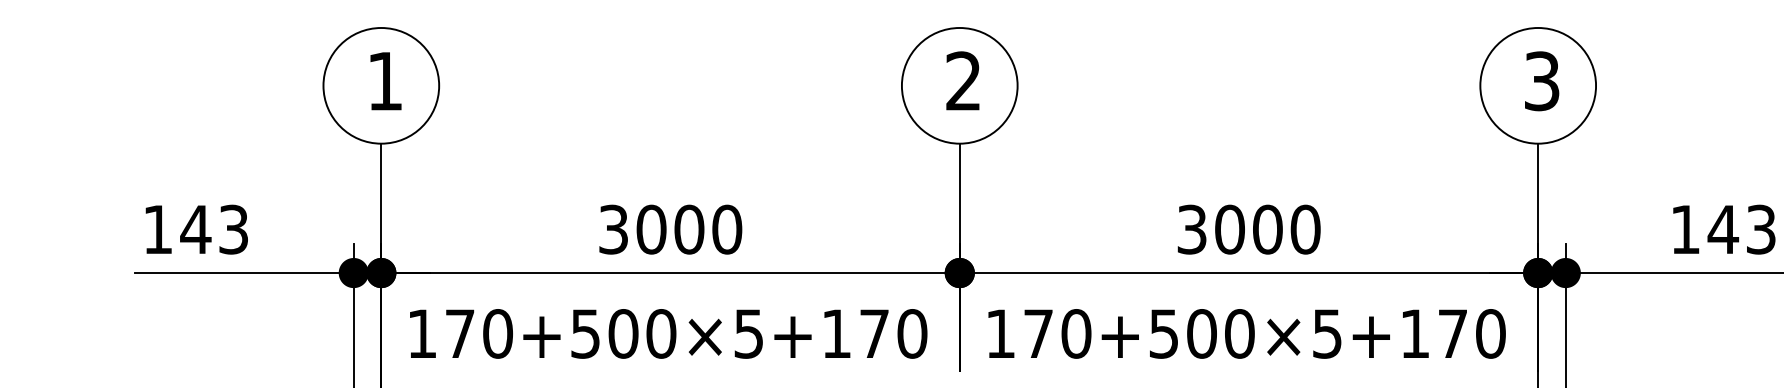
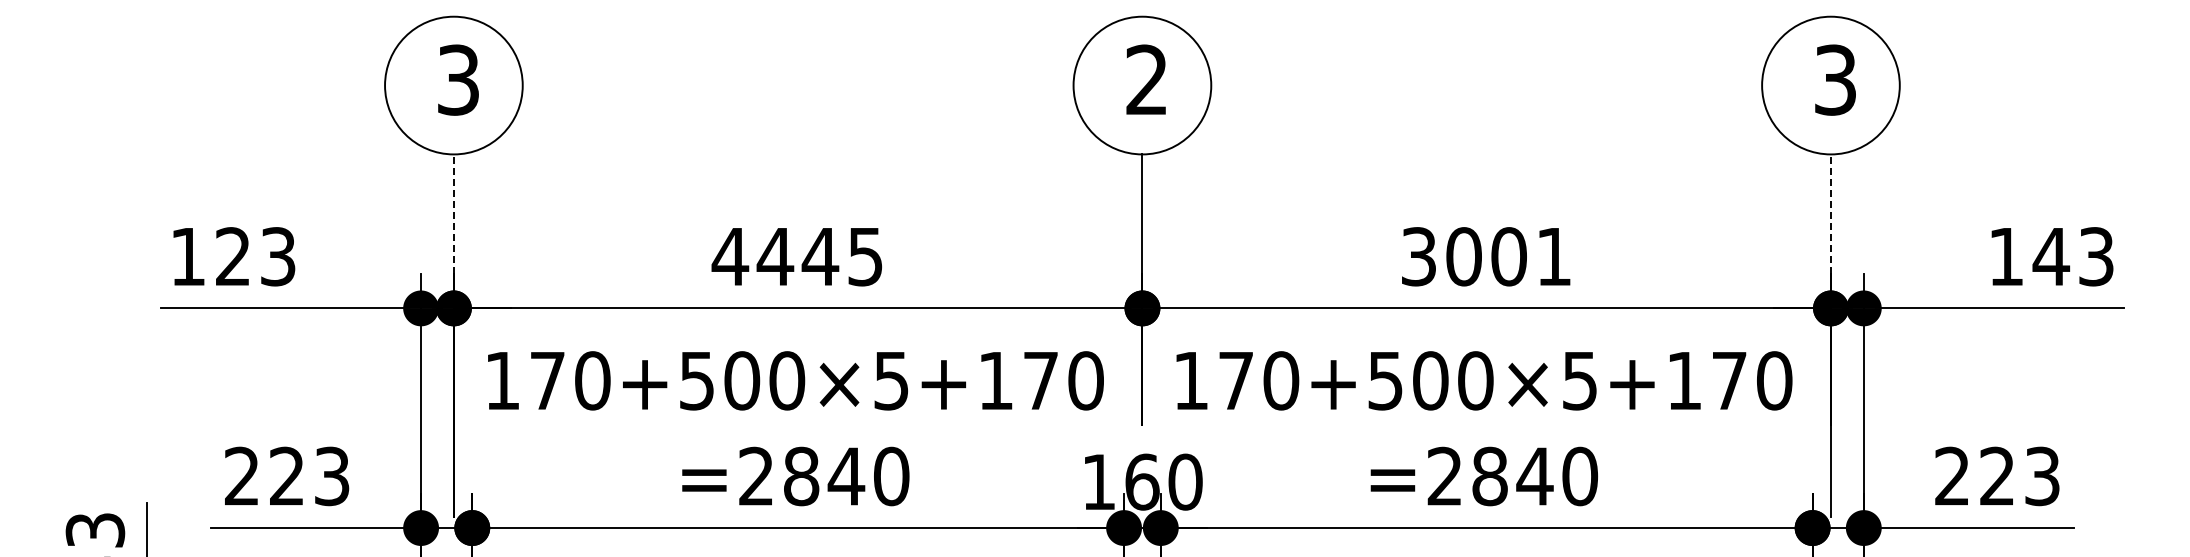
text: (385, 80) -> (458, 79), 1 -> 3
line: (381, 194) -> (453, 214), solid -> dashed
line: (1537, 194) -> (1830, 214), solid -> dashed
text: (195, 229) -> (232, 256), 143 -> 123
text: (669, 229) -> (797, 256), 3000 -> 4445
text: (1305, 229) -> (1554, 256), 3000 -> 3001

